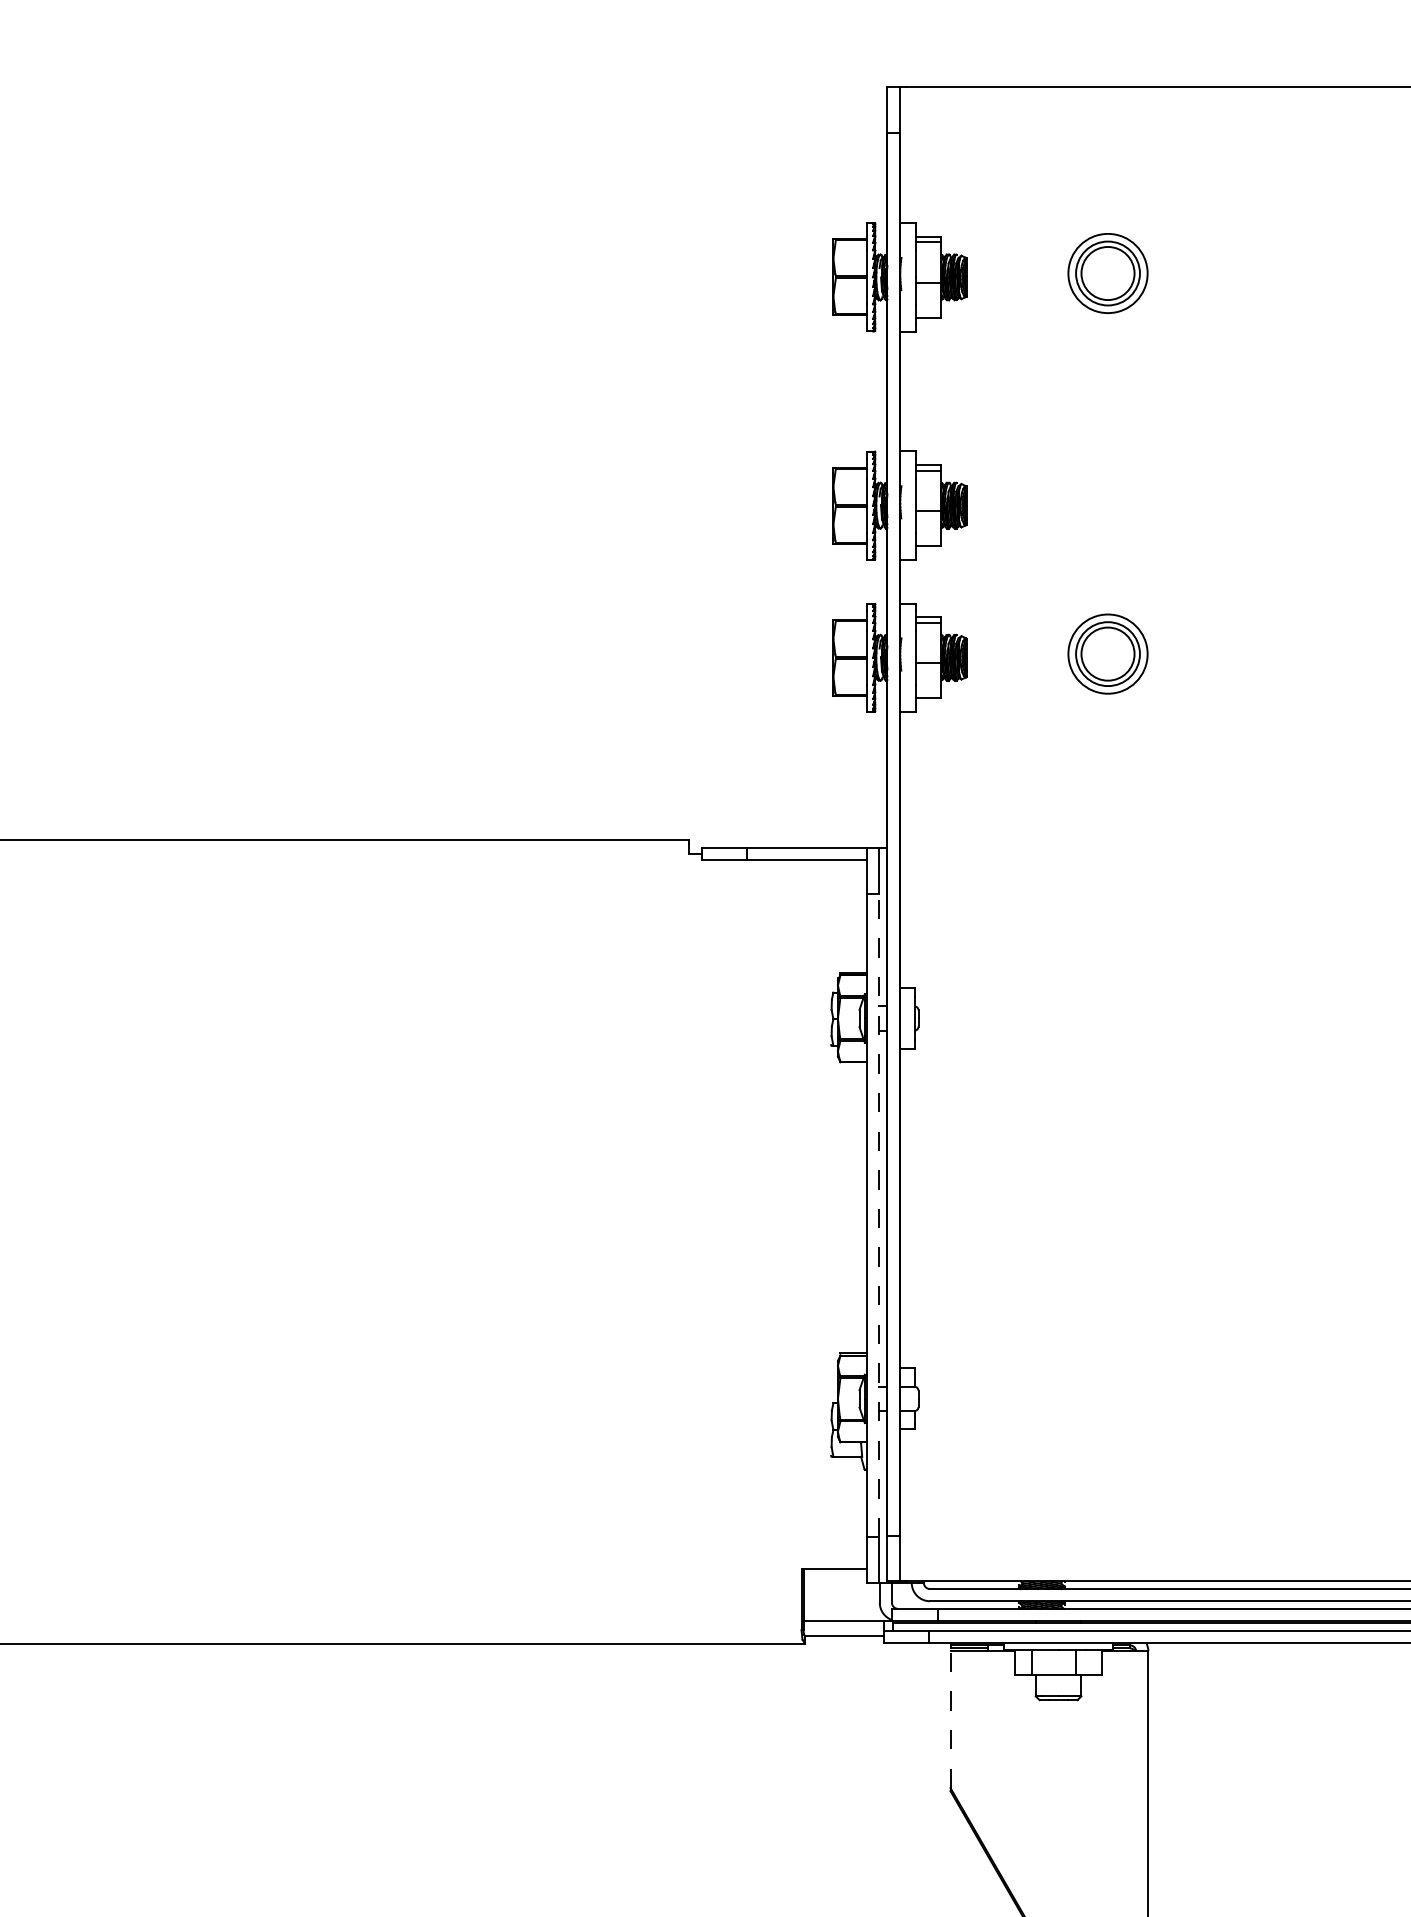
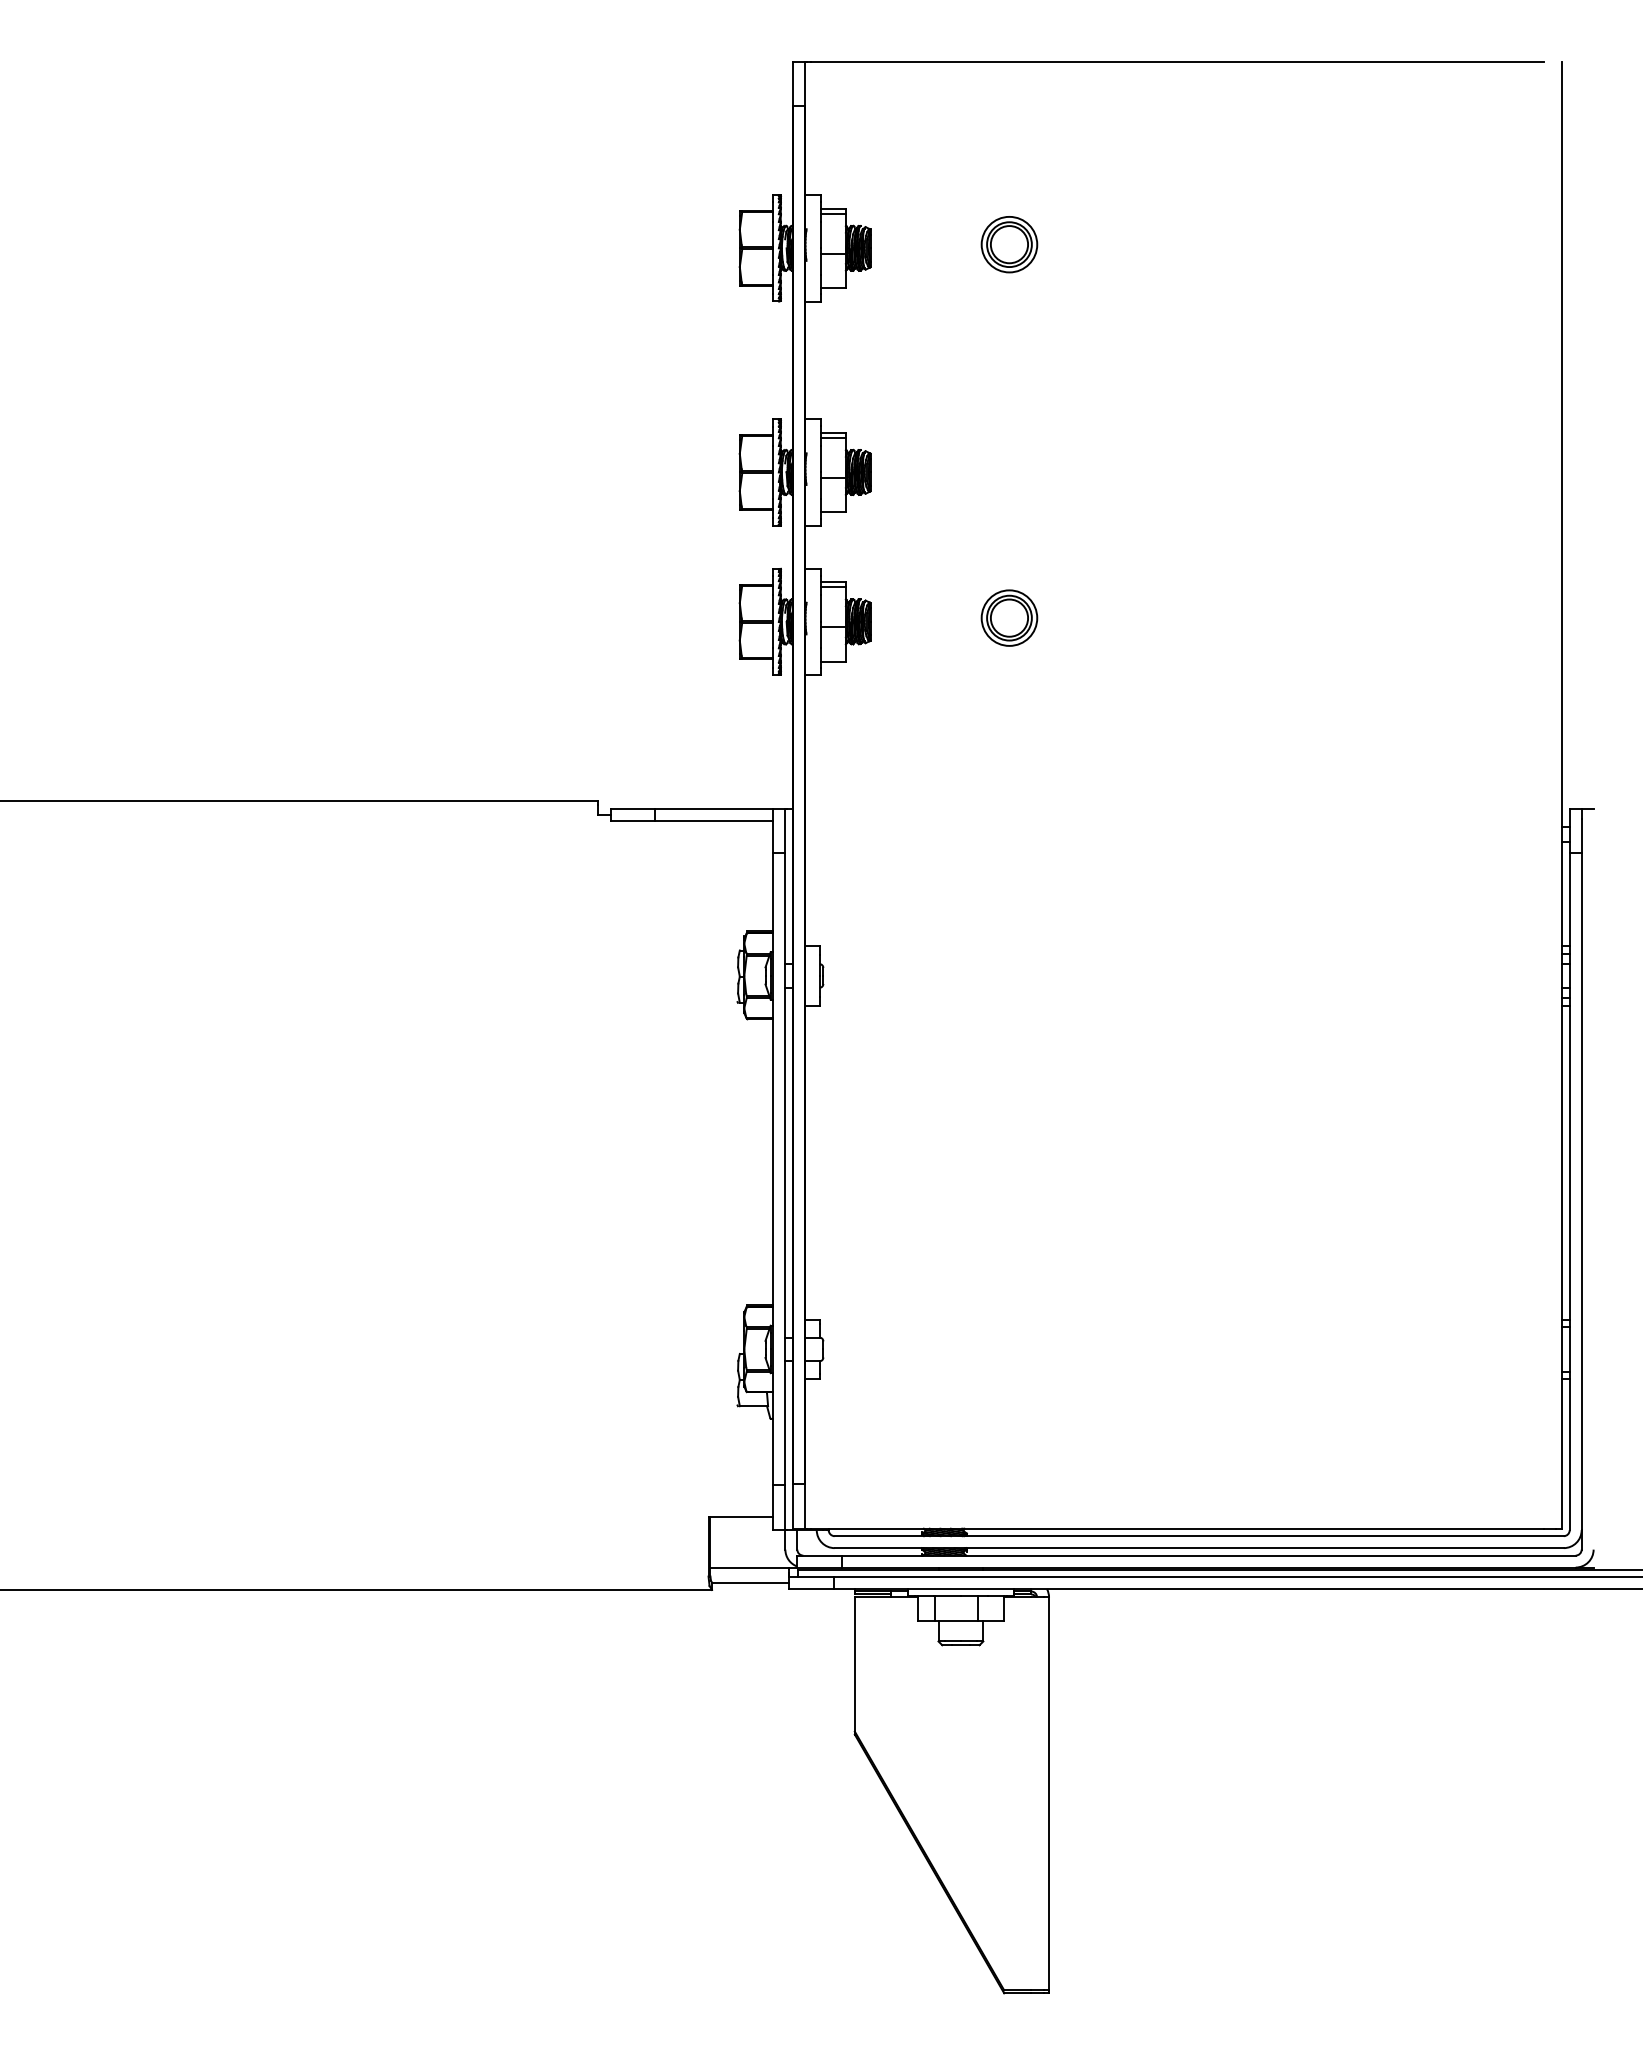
part: (1108, 273) -> (1009, 244), size x0.71
part: (1108, 653) -> (1009, 617), size x0.71
line: (879, 1215) -> (785, 1169), dashed -> solid
line: (950, 1719) -> (854, 1664), dashed -> solid

